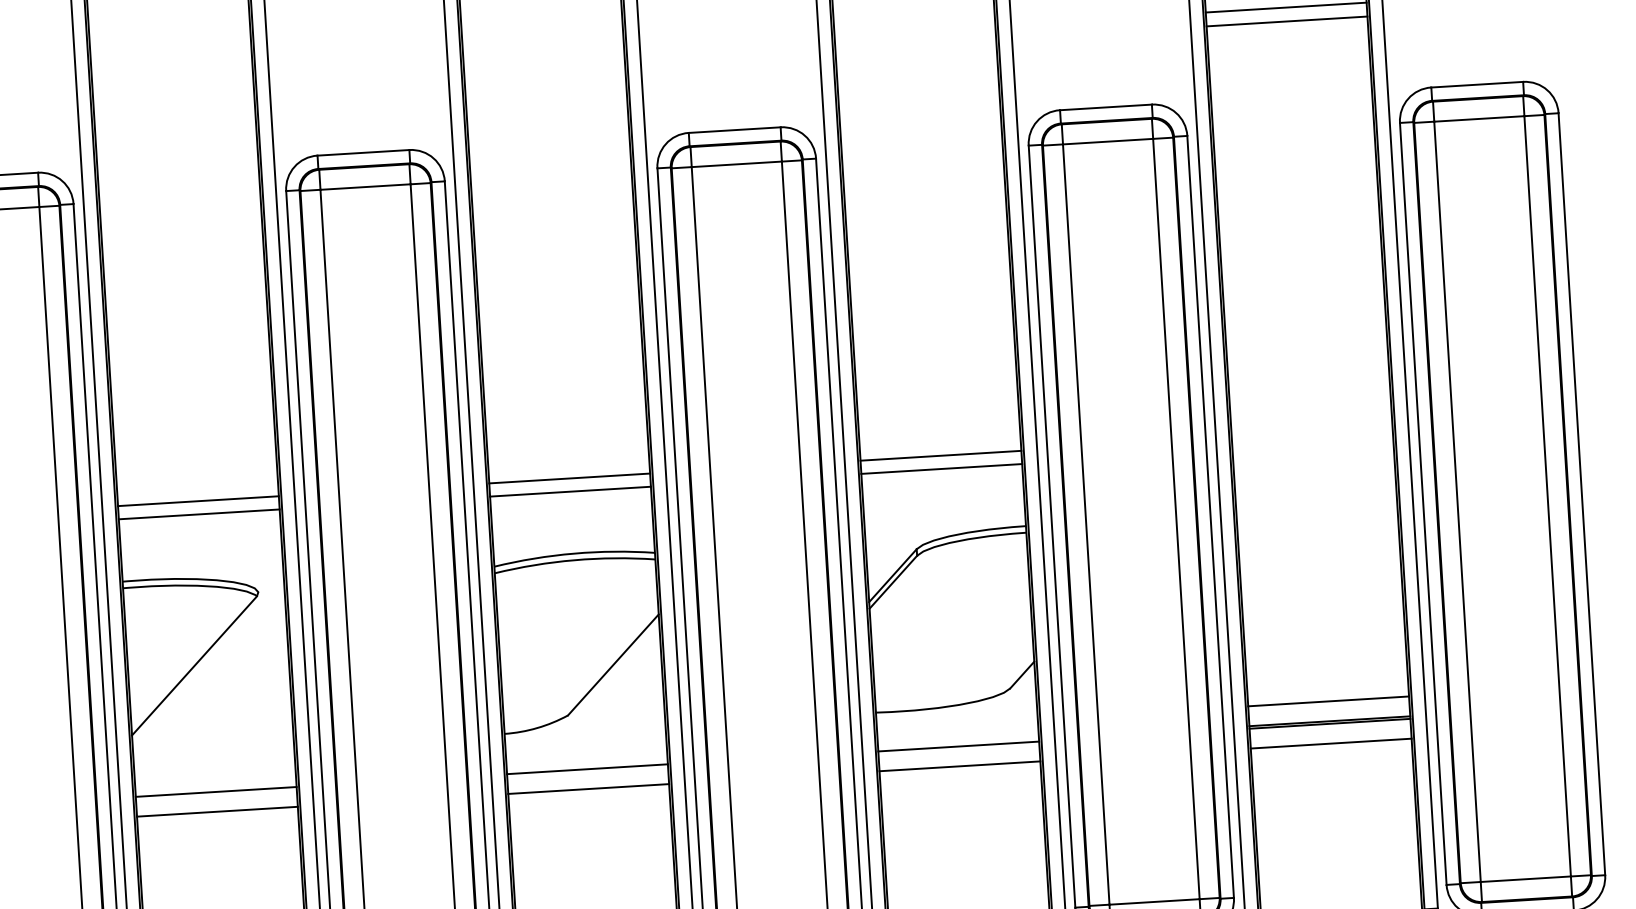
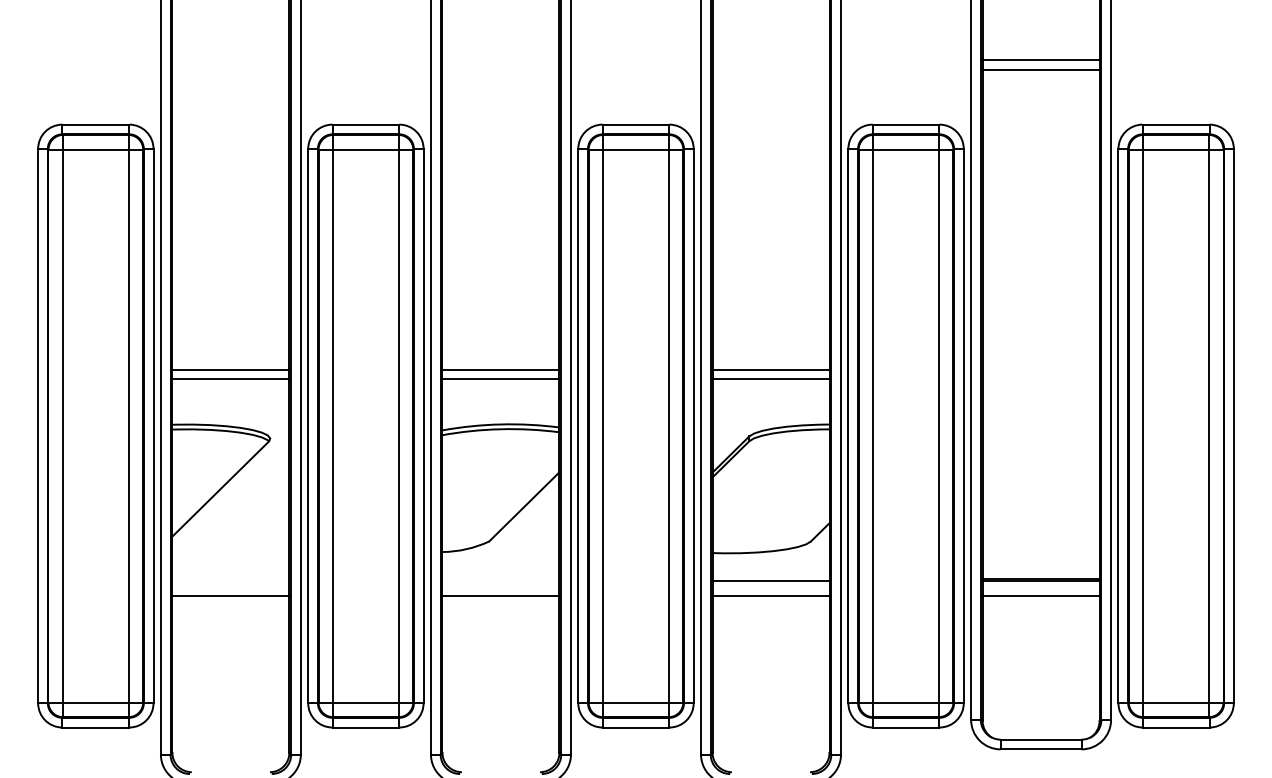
line: (1327, 702) -> (1040, 565), removed
line: (586, 769) -> (500, 581), removed
line: (215, 792) -> (230, 581), removed

